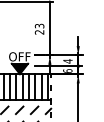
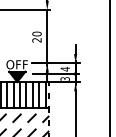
text: (39, 25) -> (36, 33), 23 -> 20
text: (67, 70) -> (64, 78), 6 -> 3

